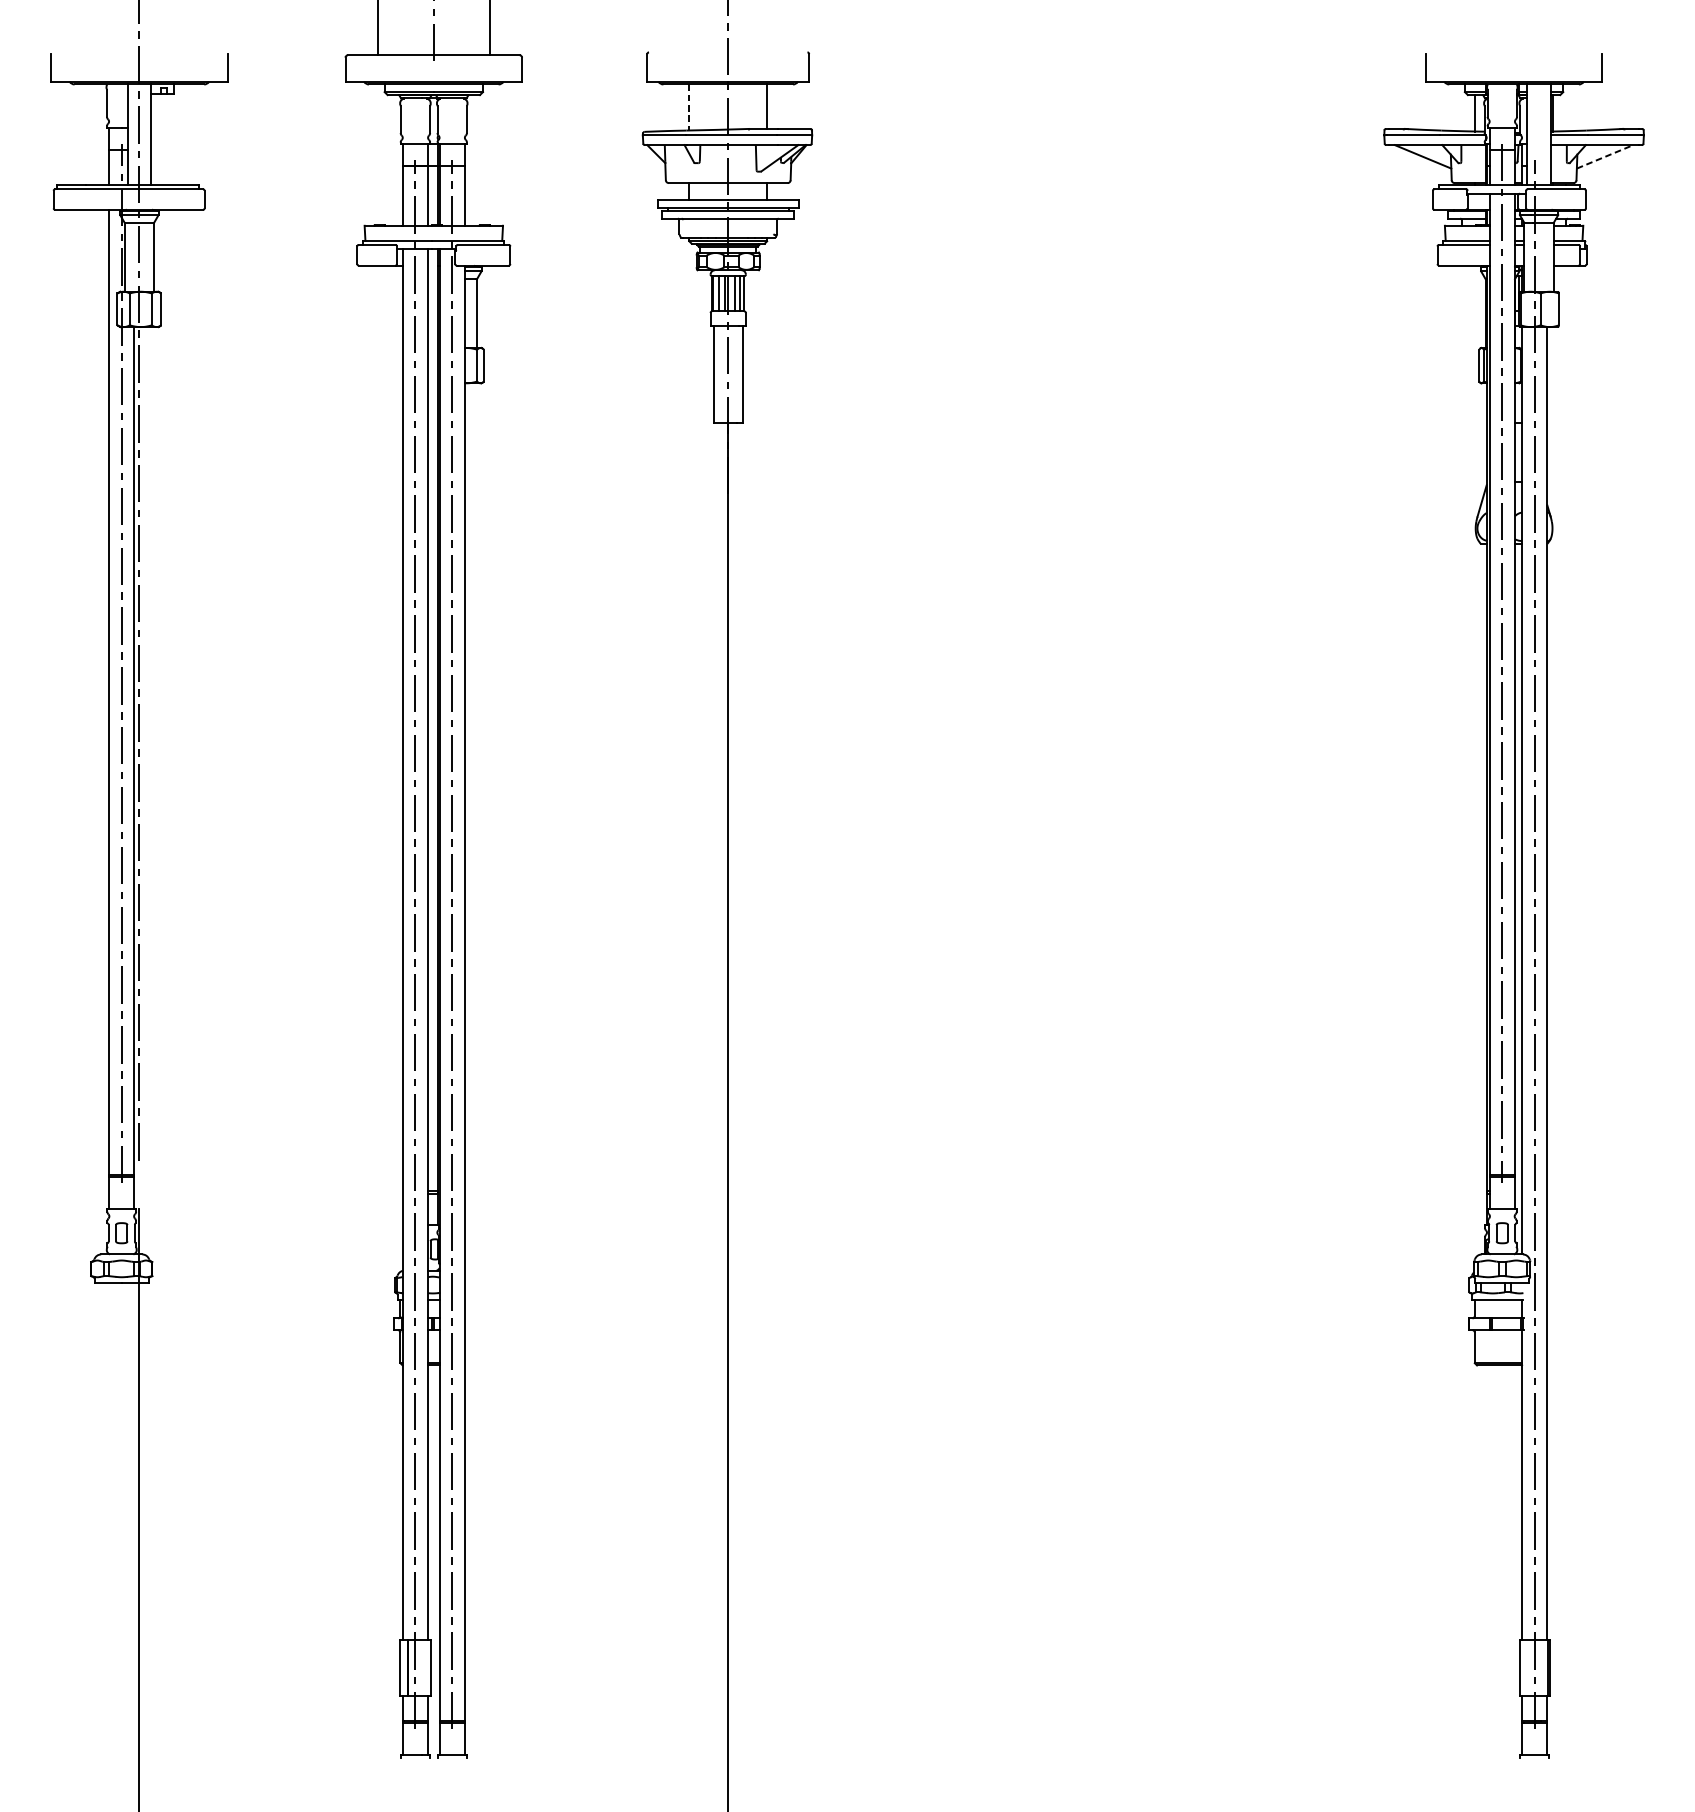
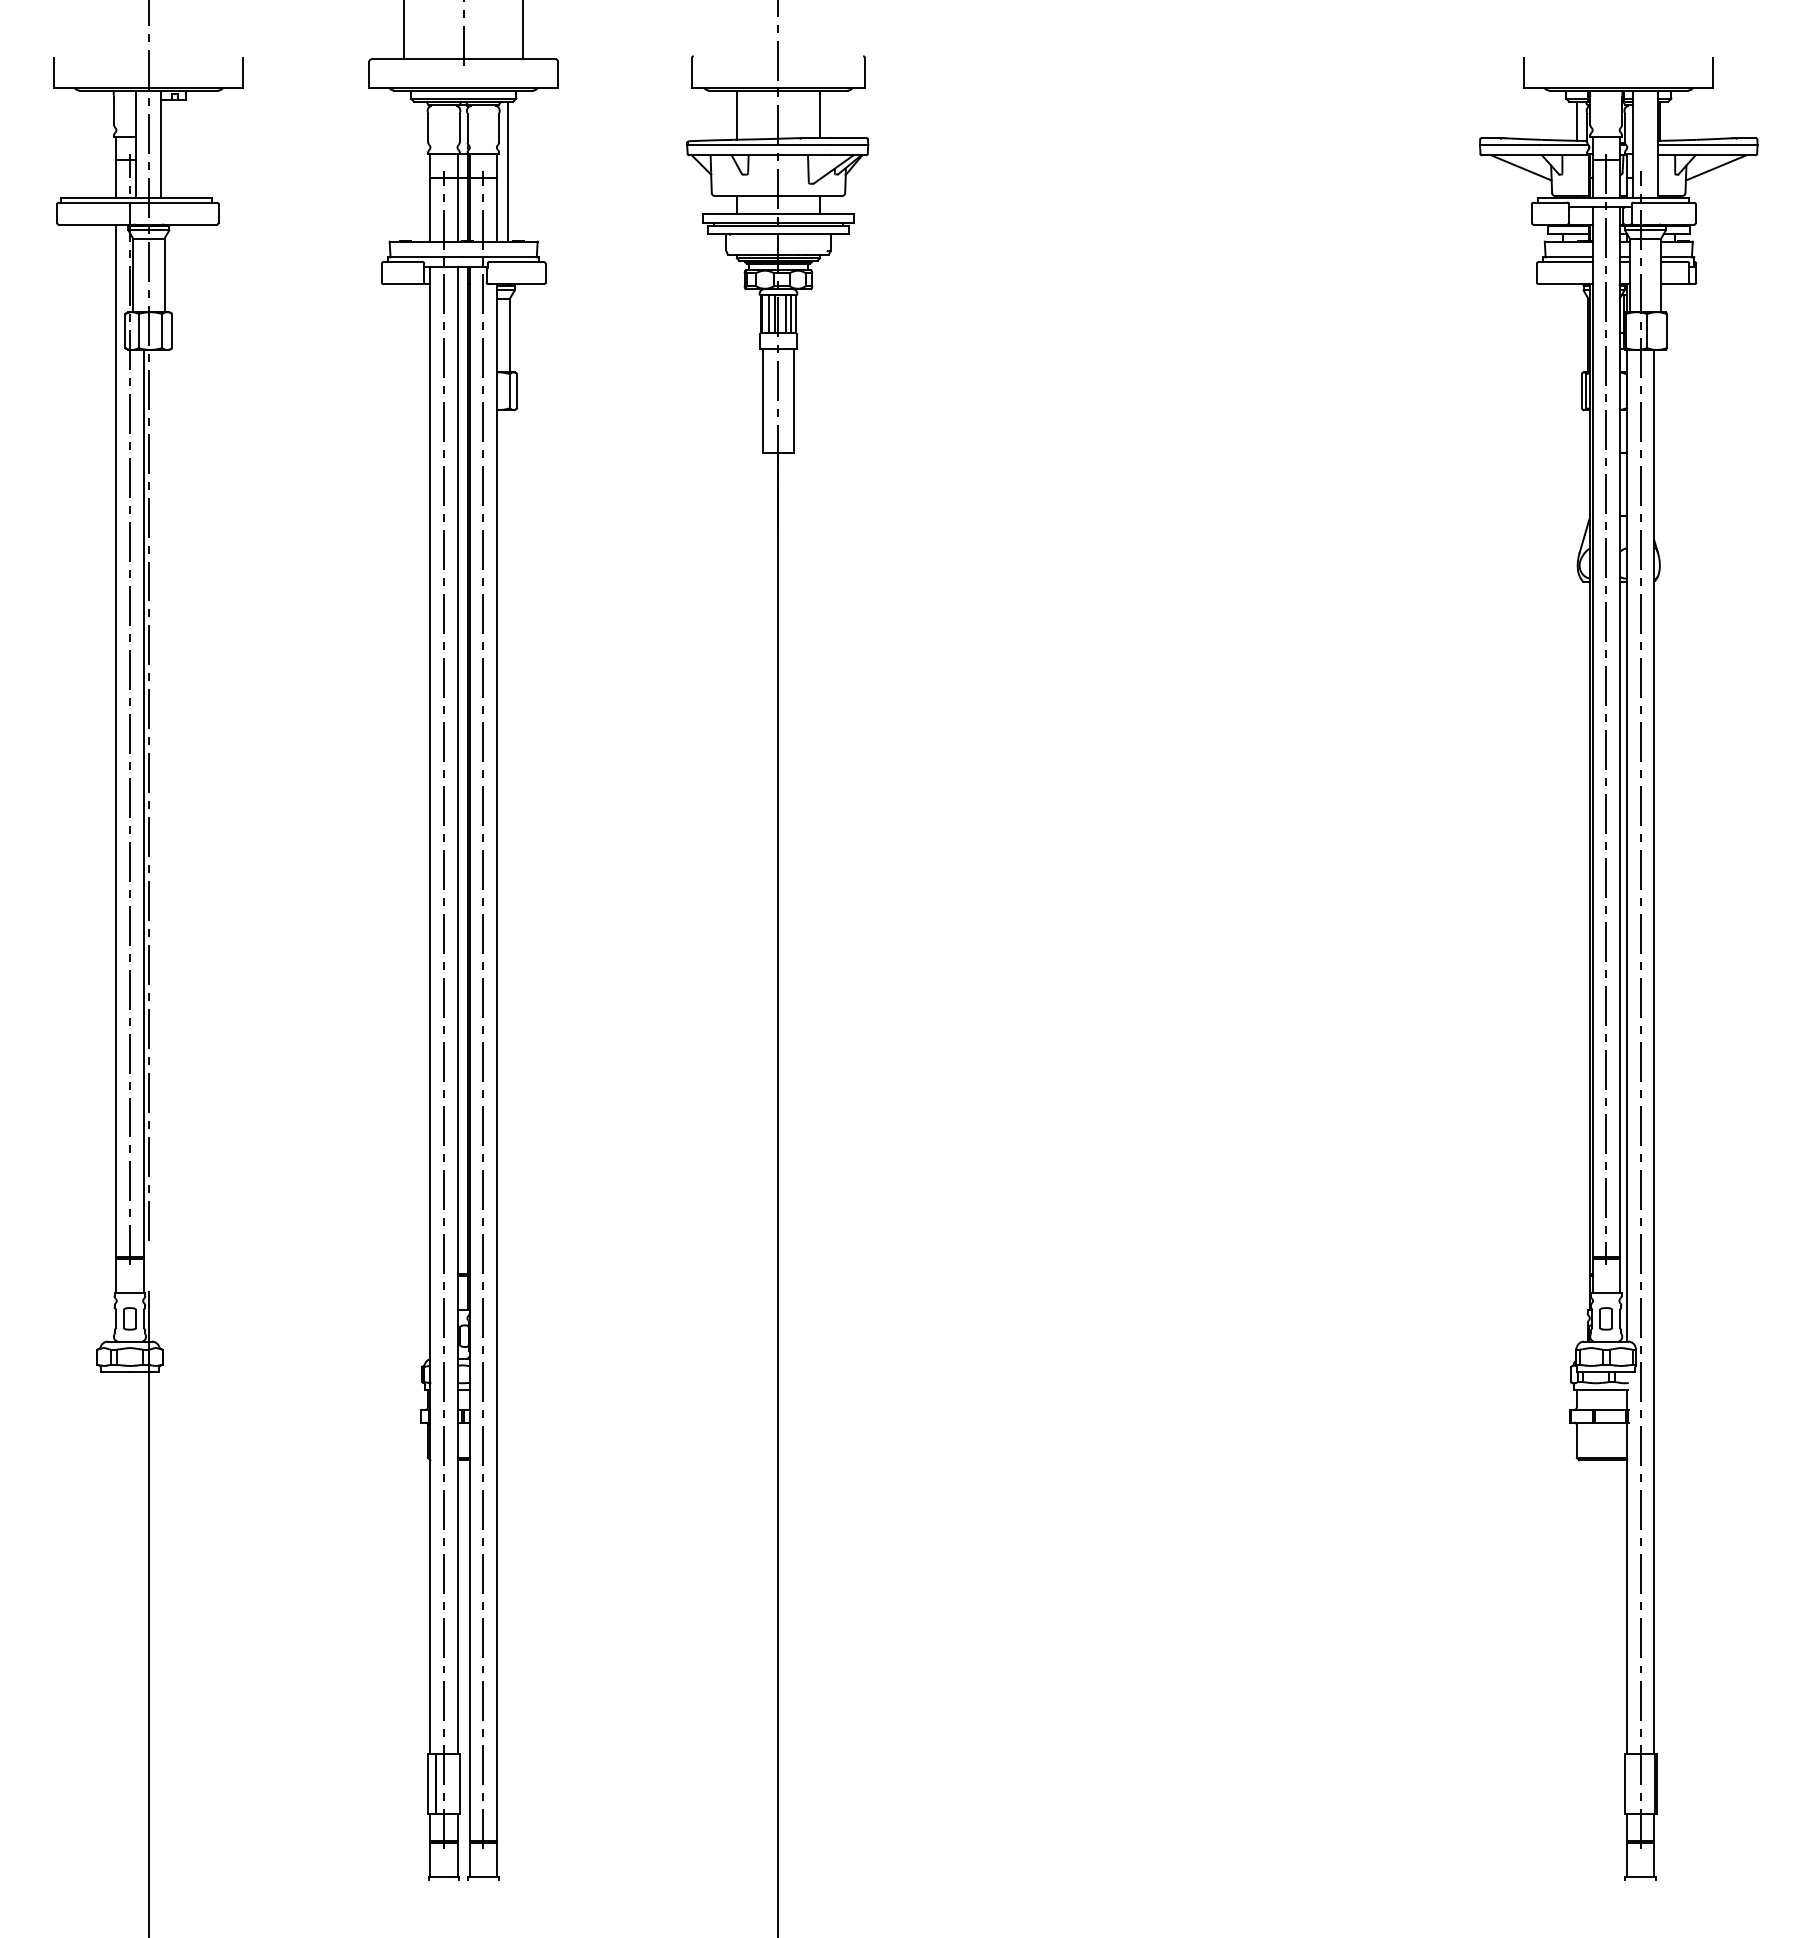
line: (688, 107) -> (736, 115), dashed -> solid
line: (1605, 156) -> (1716, 167), dashed -> solid
line: (474, 160) -> (507, 171), added

